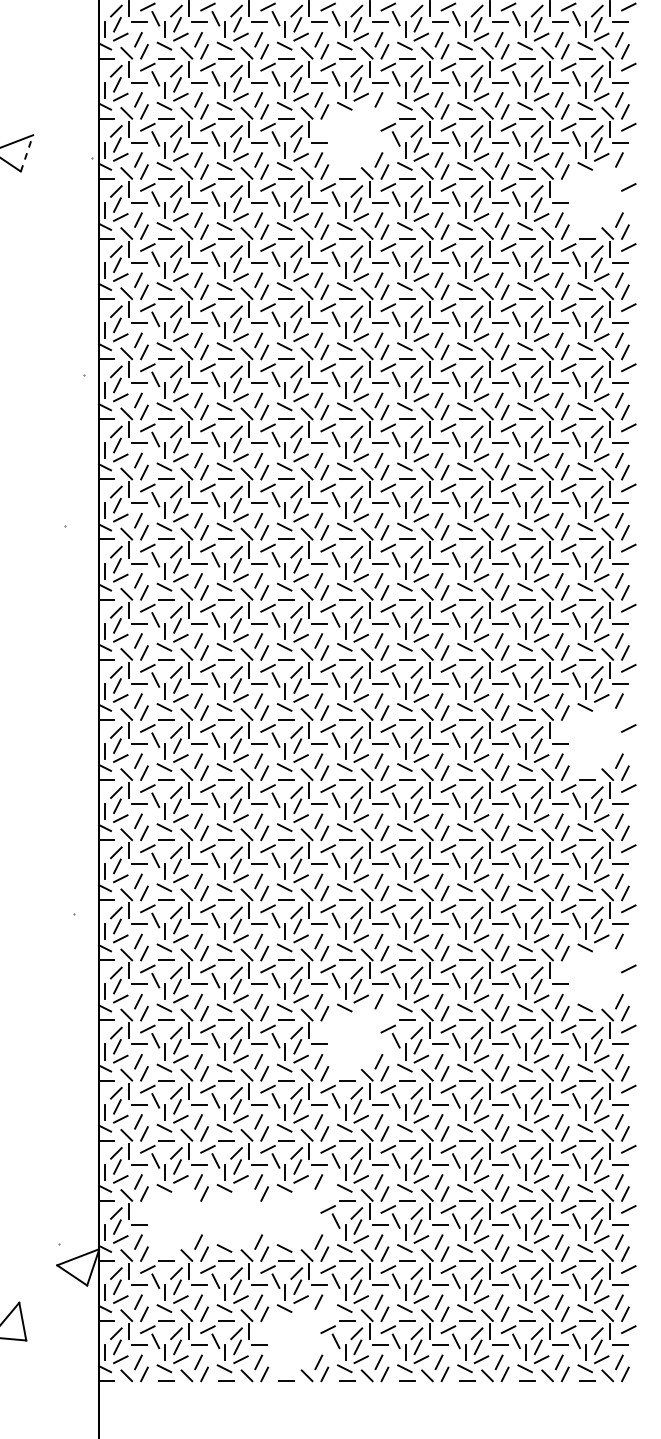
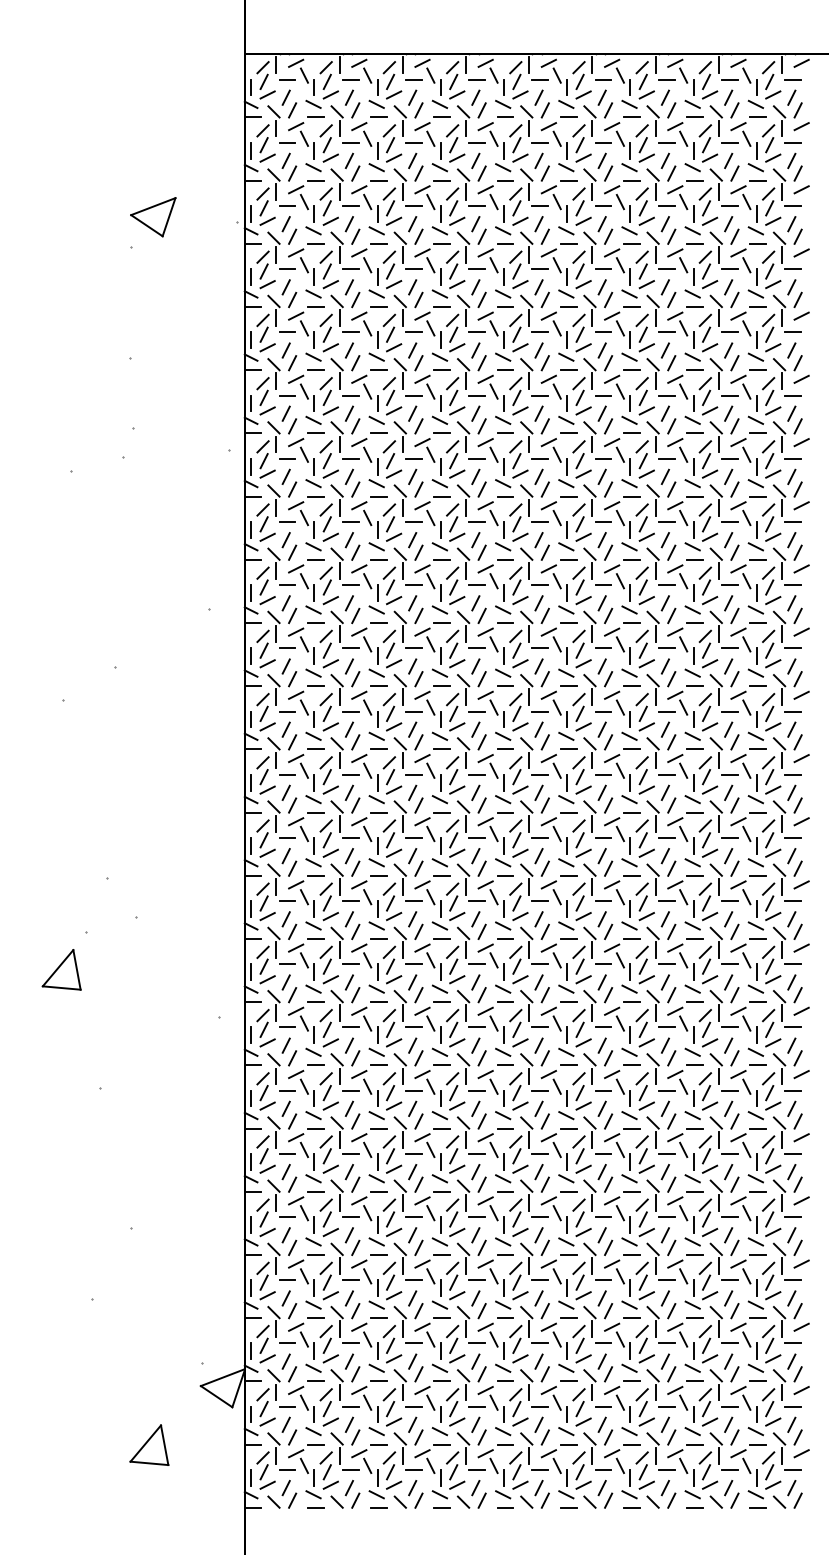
part: (354, 137) -> (513, 200), added
line: (27, 152) -> (169, 216), dashed -> solid
part: (595, 197) -> (766, 263), added
part: (595, 738) -> (766, 832), added
part: (595, 974) -> (766, 1080), added
part: (354, 1039) -> (513, 1148), added
part: (234, 1219) -> (387, 1337), added
part: (294, 1339) -> (450, 1464), added

